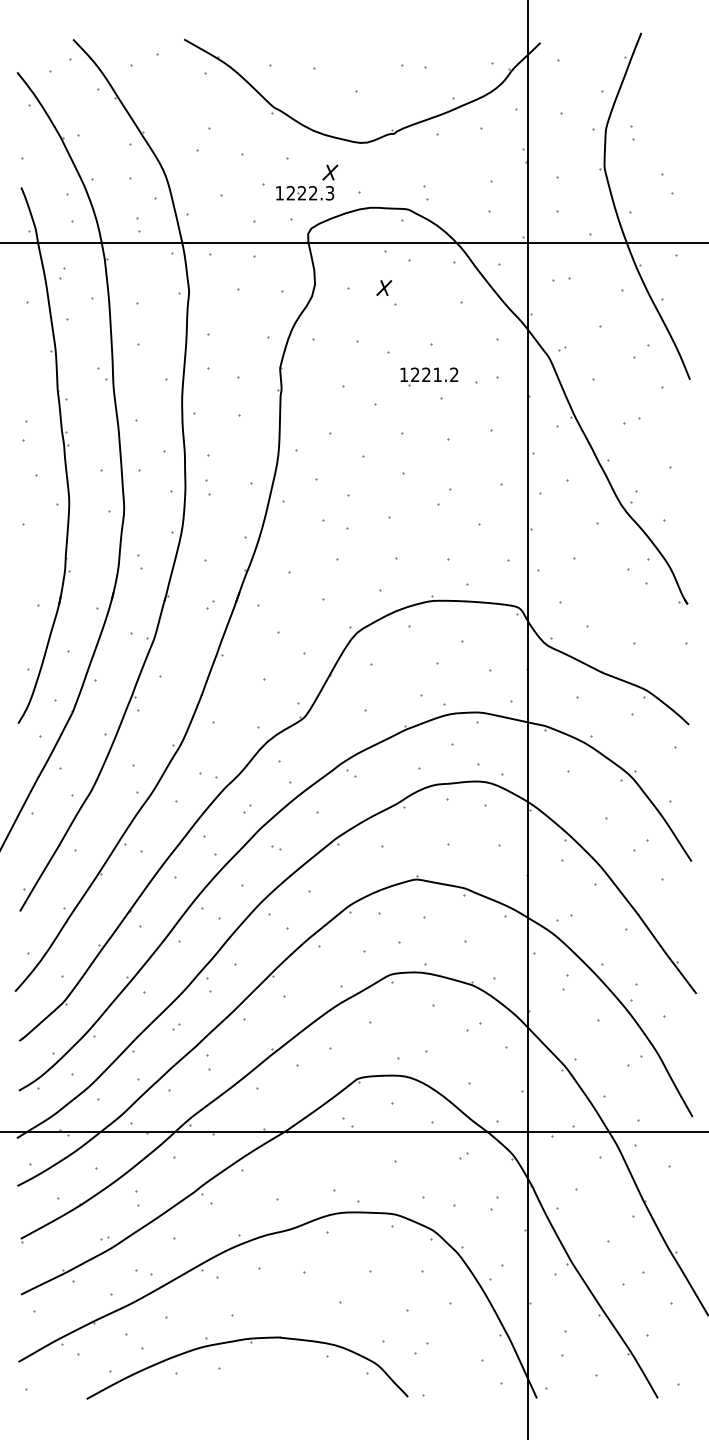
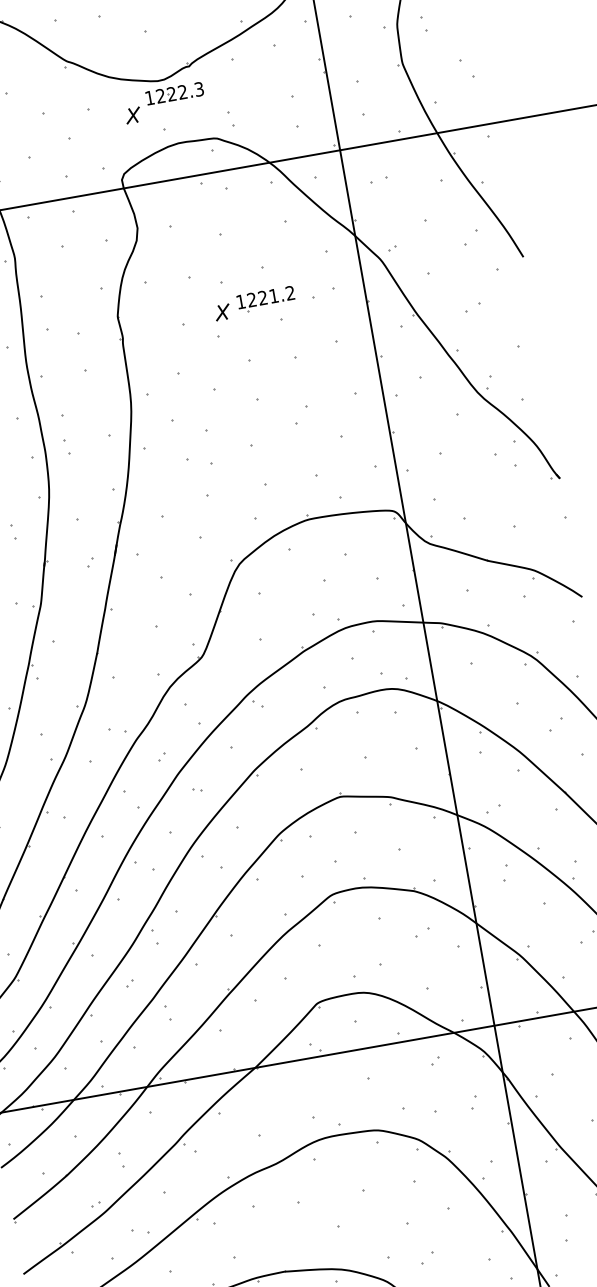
part: (305, 193) -> (175, 93), moved
part: (384, 287) -> (222, 311), moved

